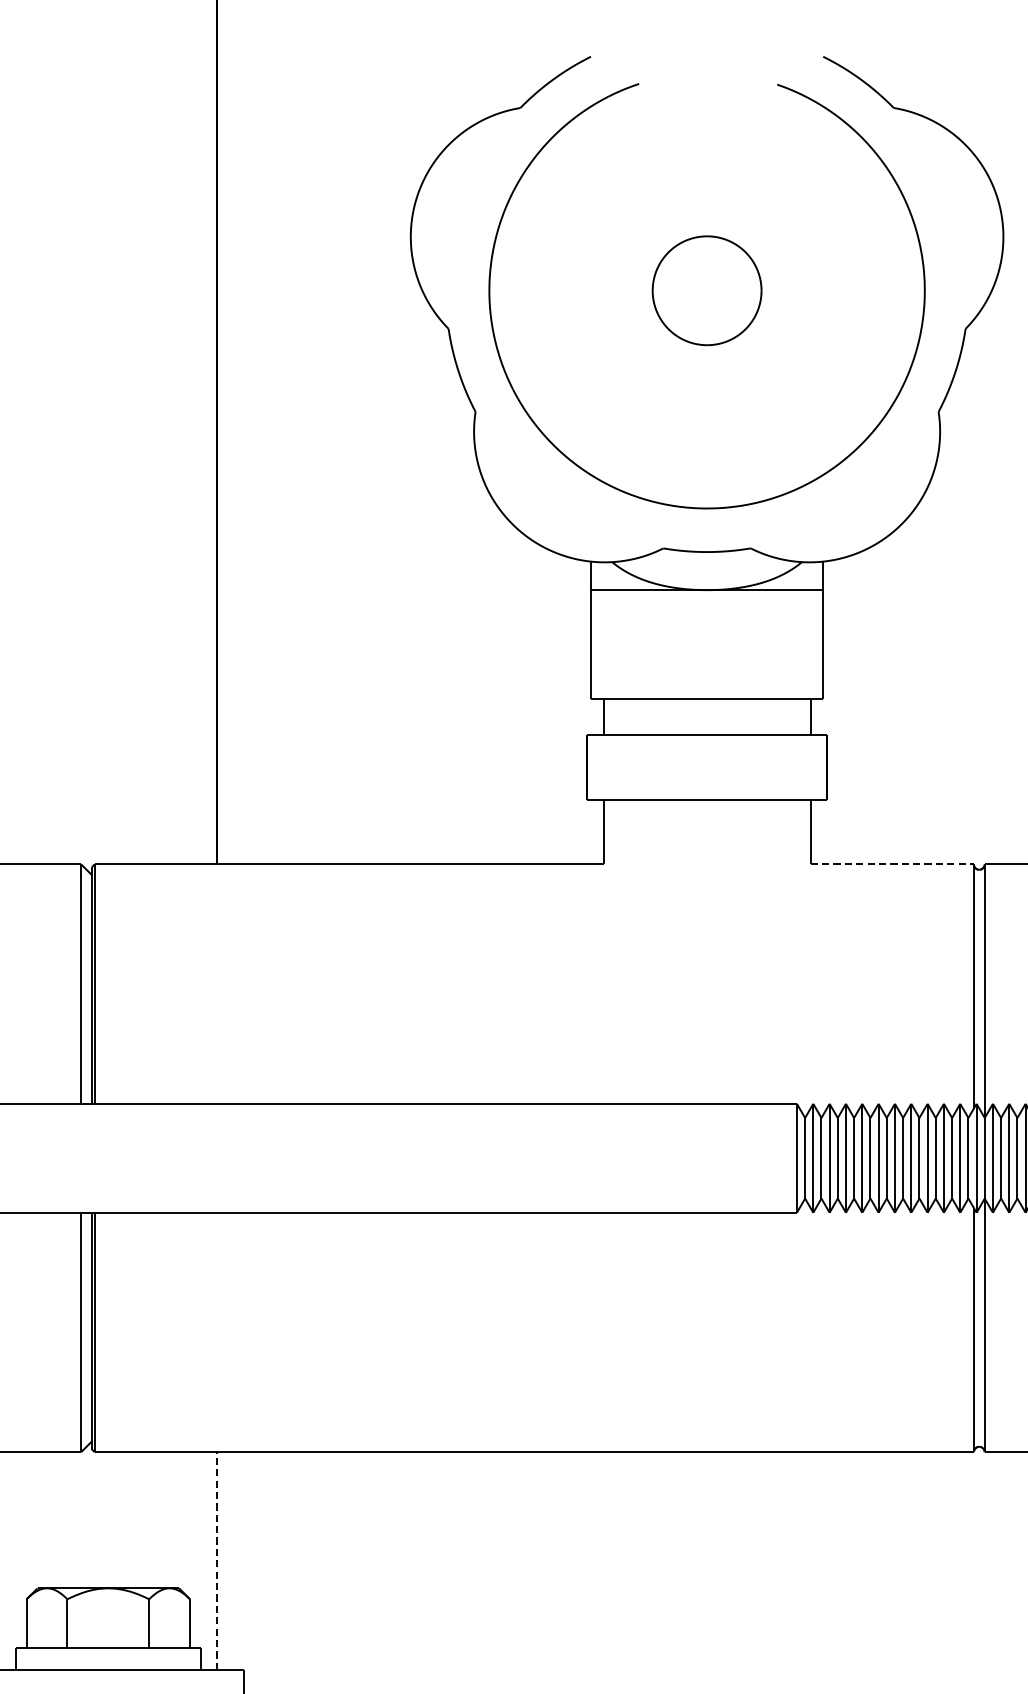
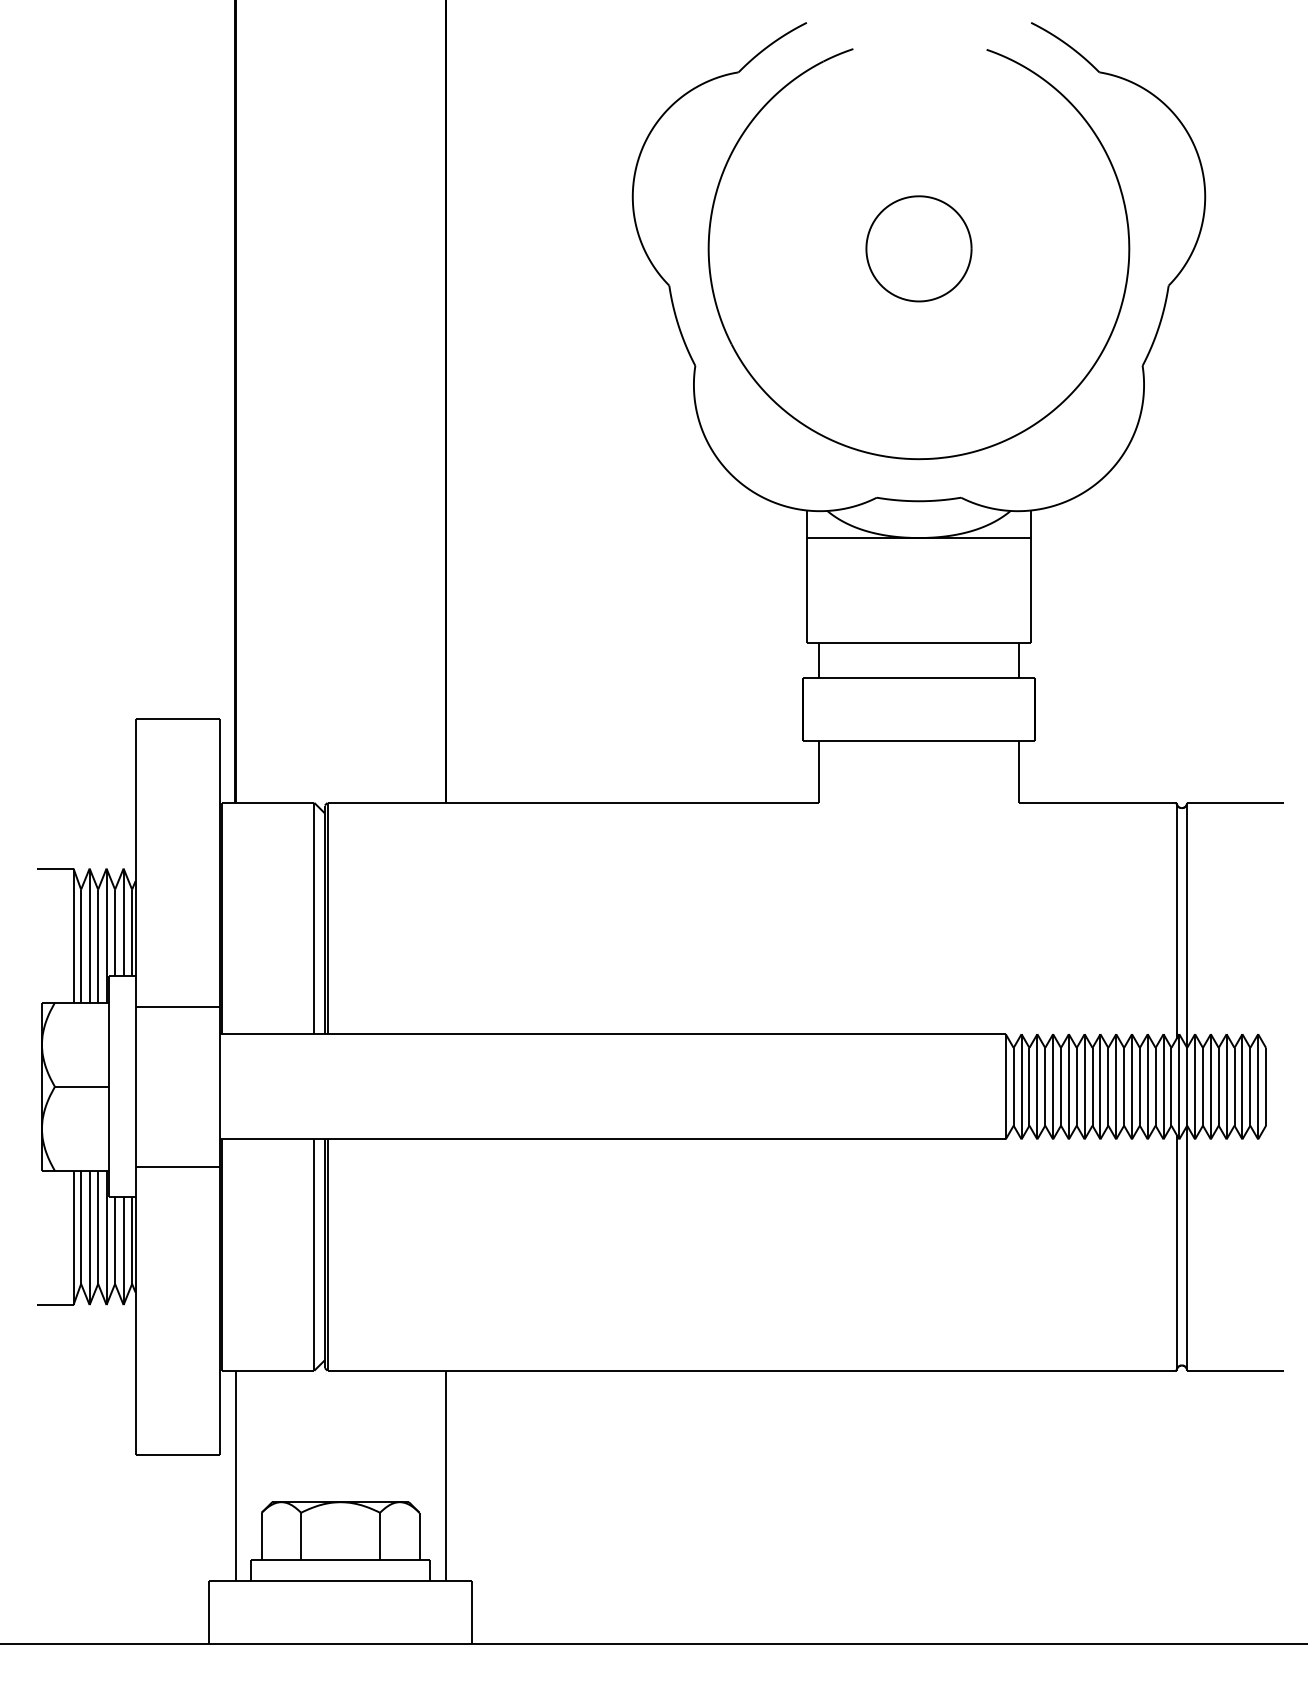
line: (891, 863) -> (1097, 802), dashed -> solid
line: (216, 1560) -> (445, 1475), dashed -> solid

